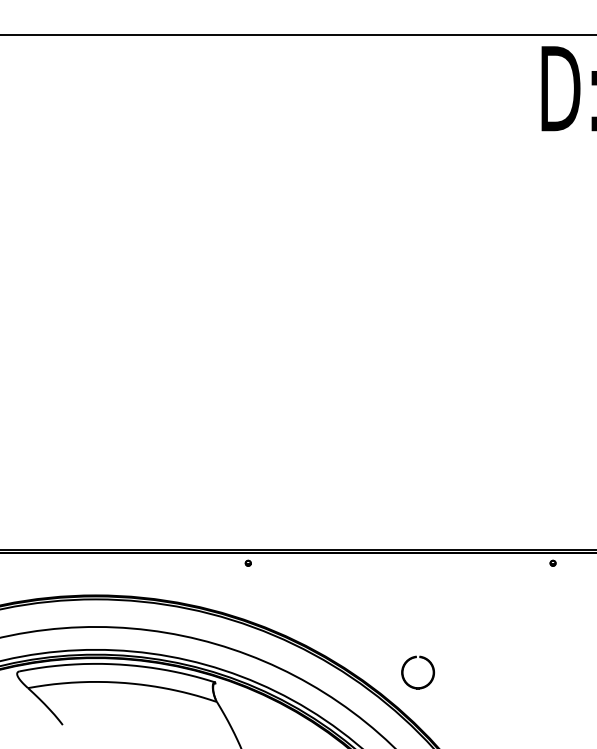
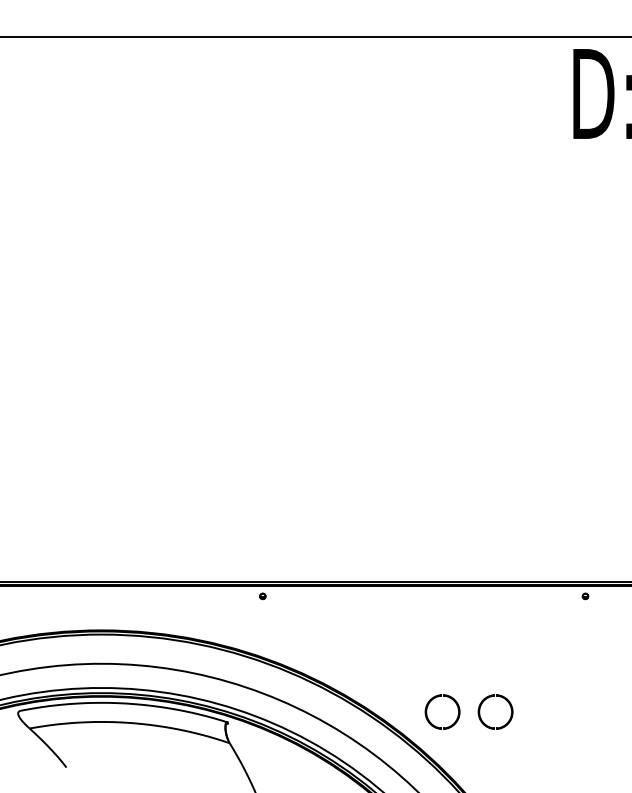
part: (464, 658) -> (491, 697), added

